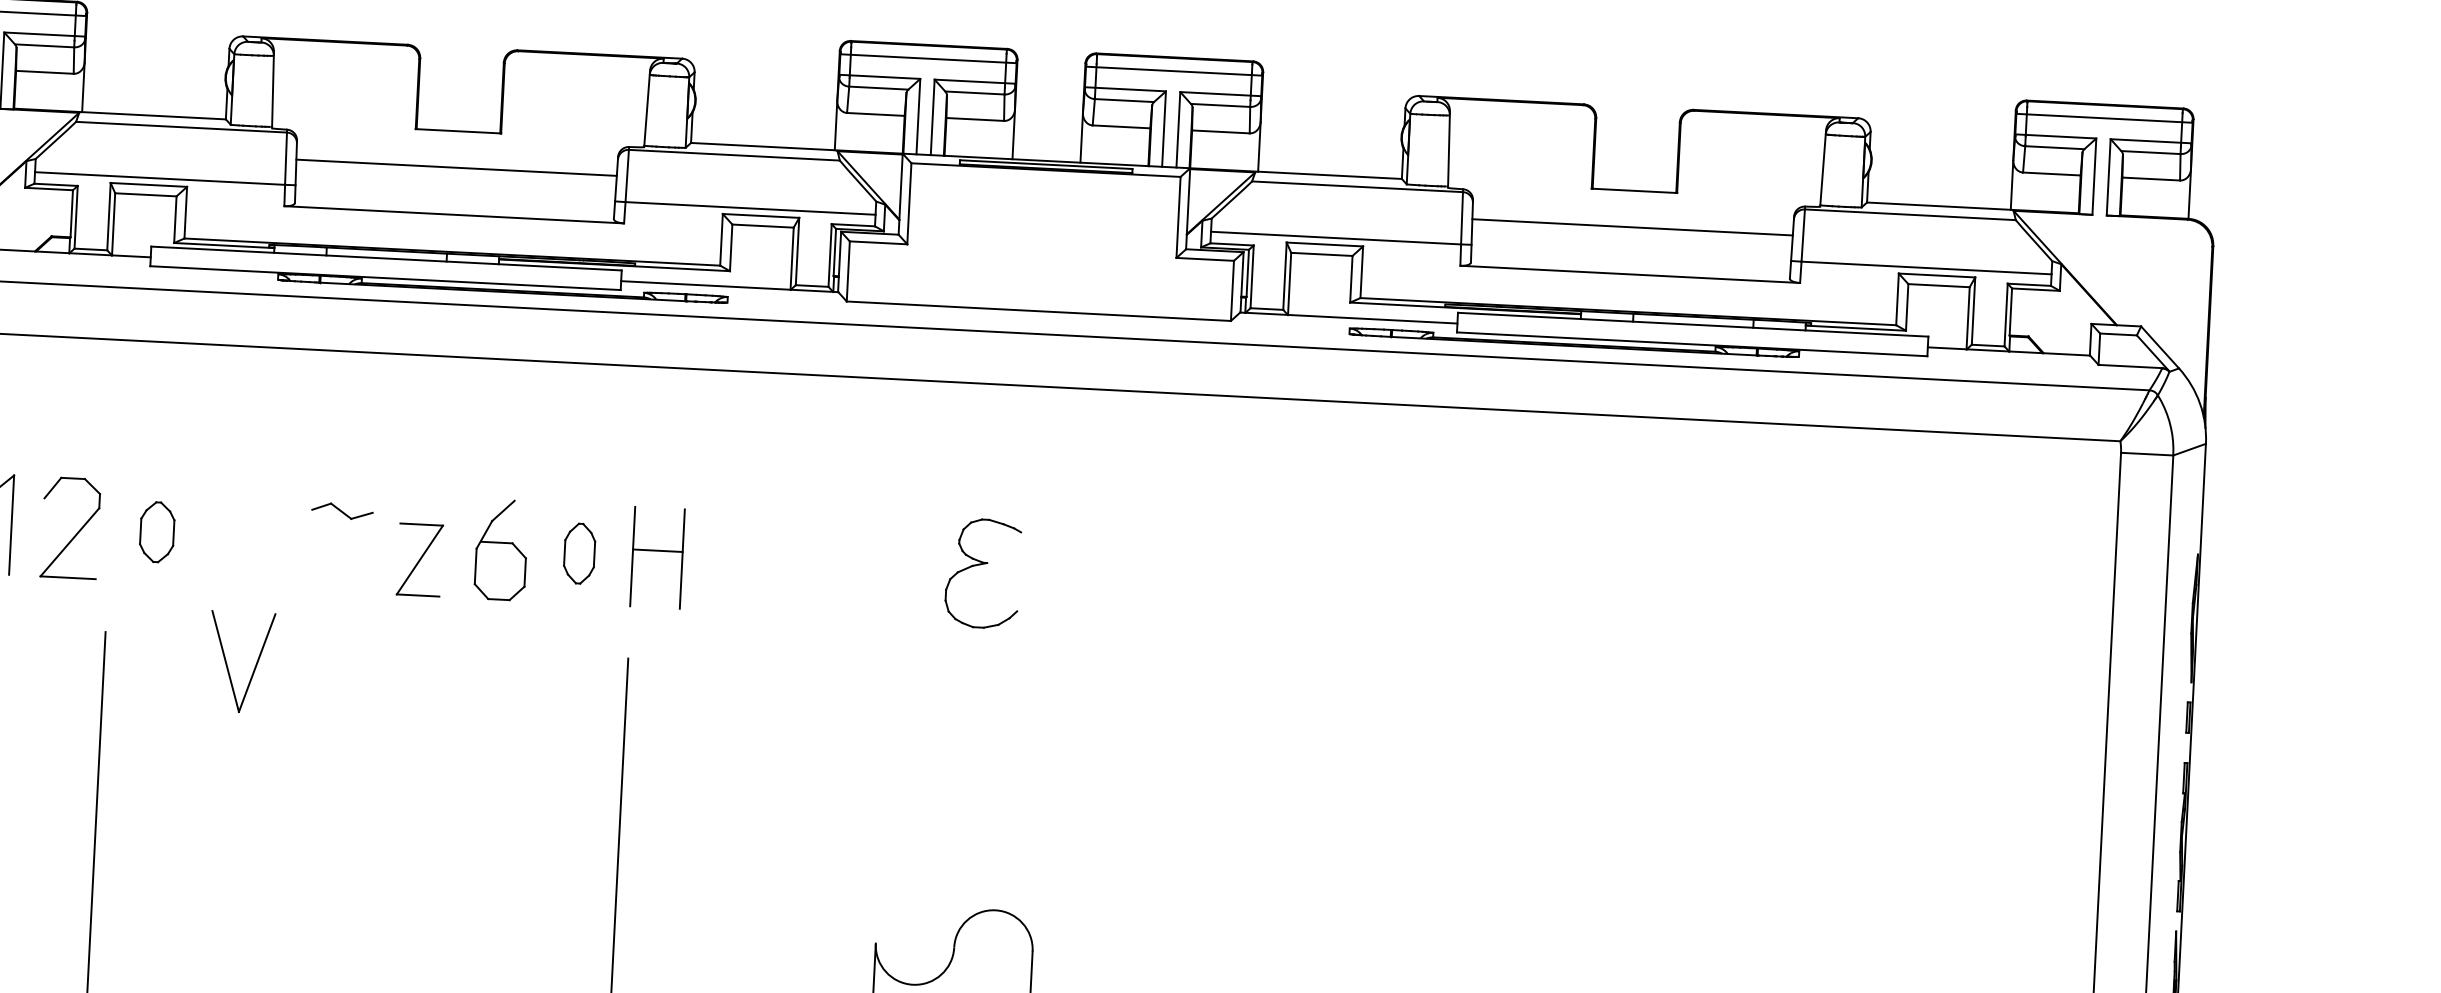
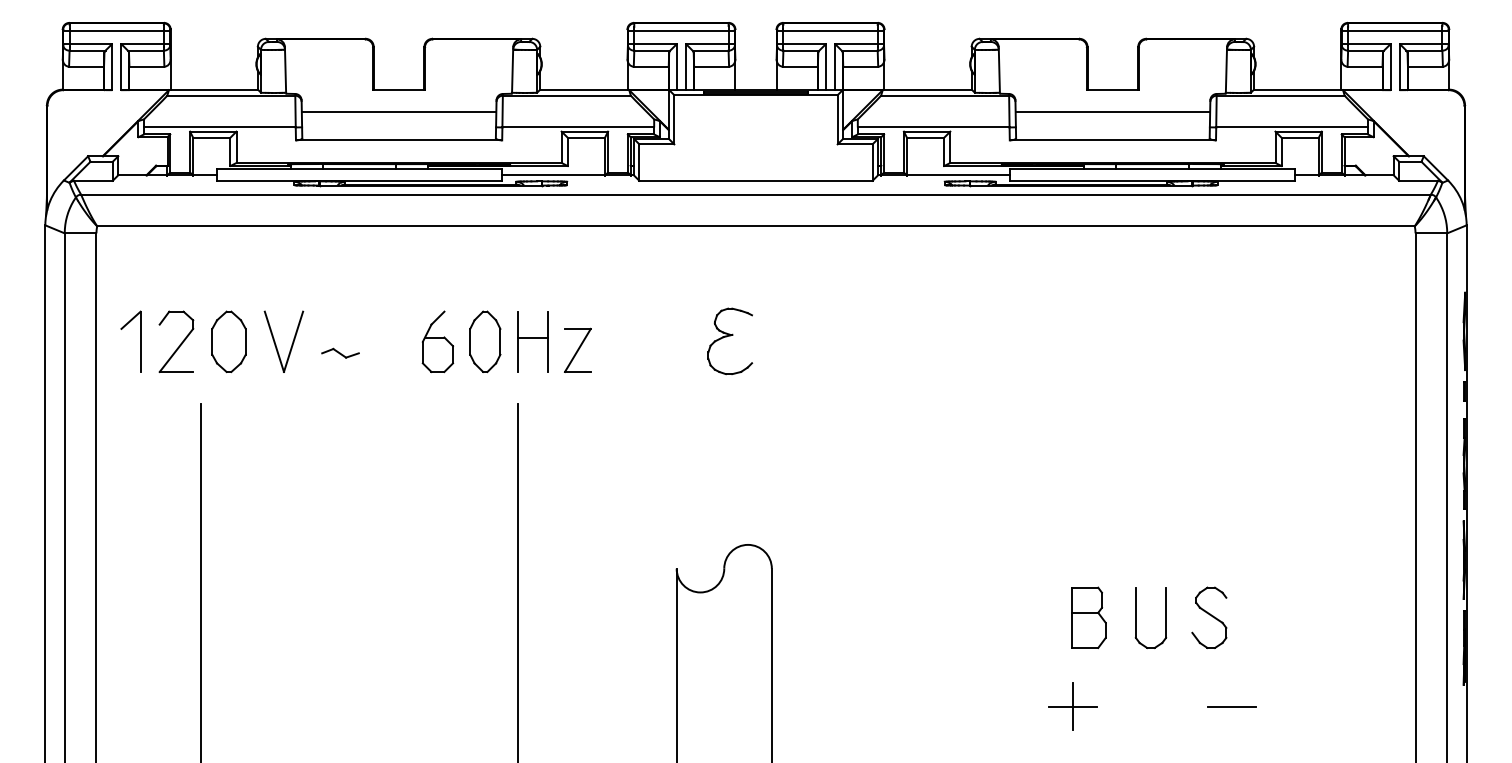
part: (342, 509) -> (340, 352), moved
part: (156, 531) -> (228, 341), size x1.67
part: (579, 553) -> (485, 341), size x1.67
part: (419, 558) -> (577, 349), moved
part: (228, 666) -> (276, 344), moved

